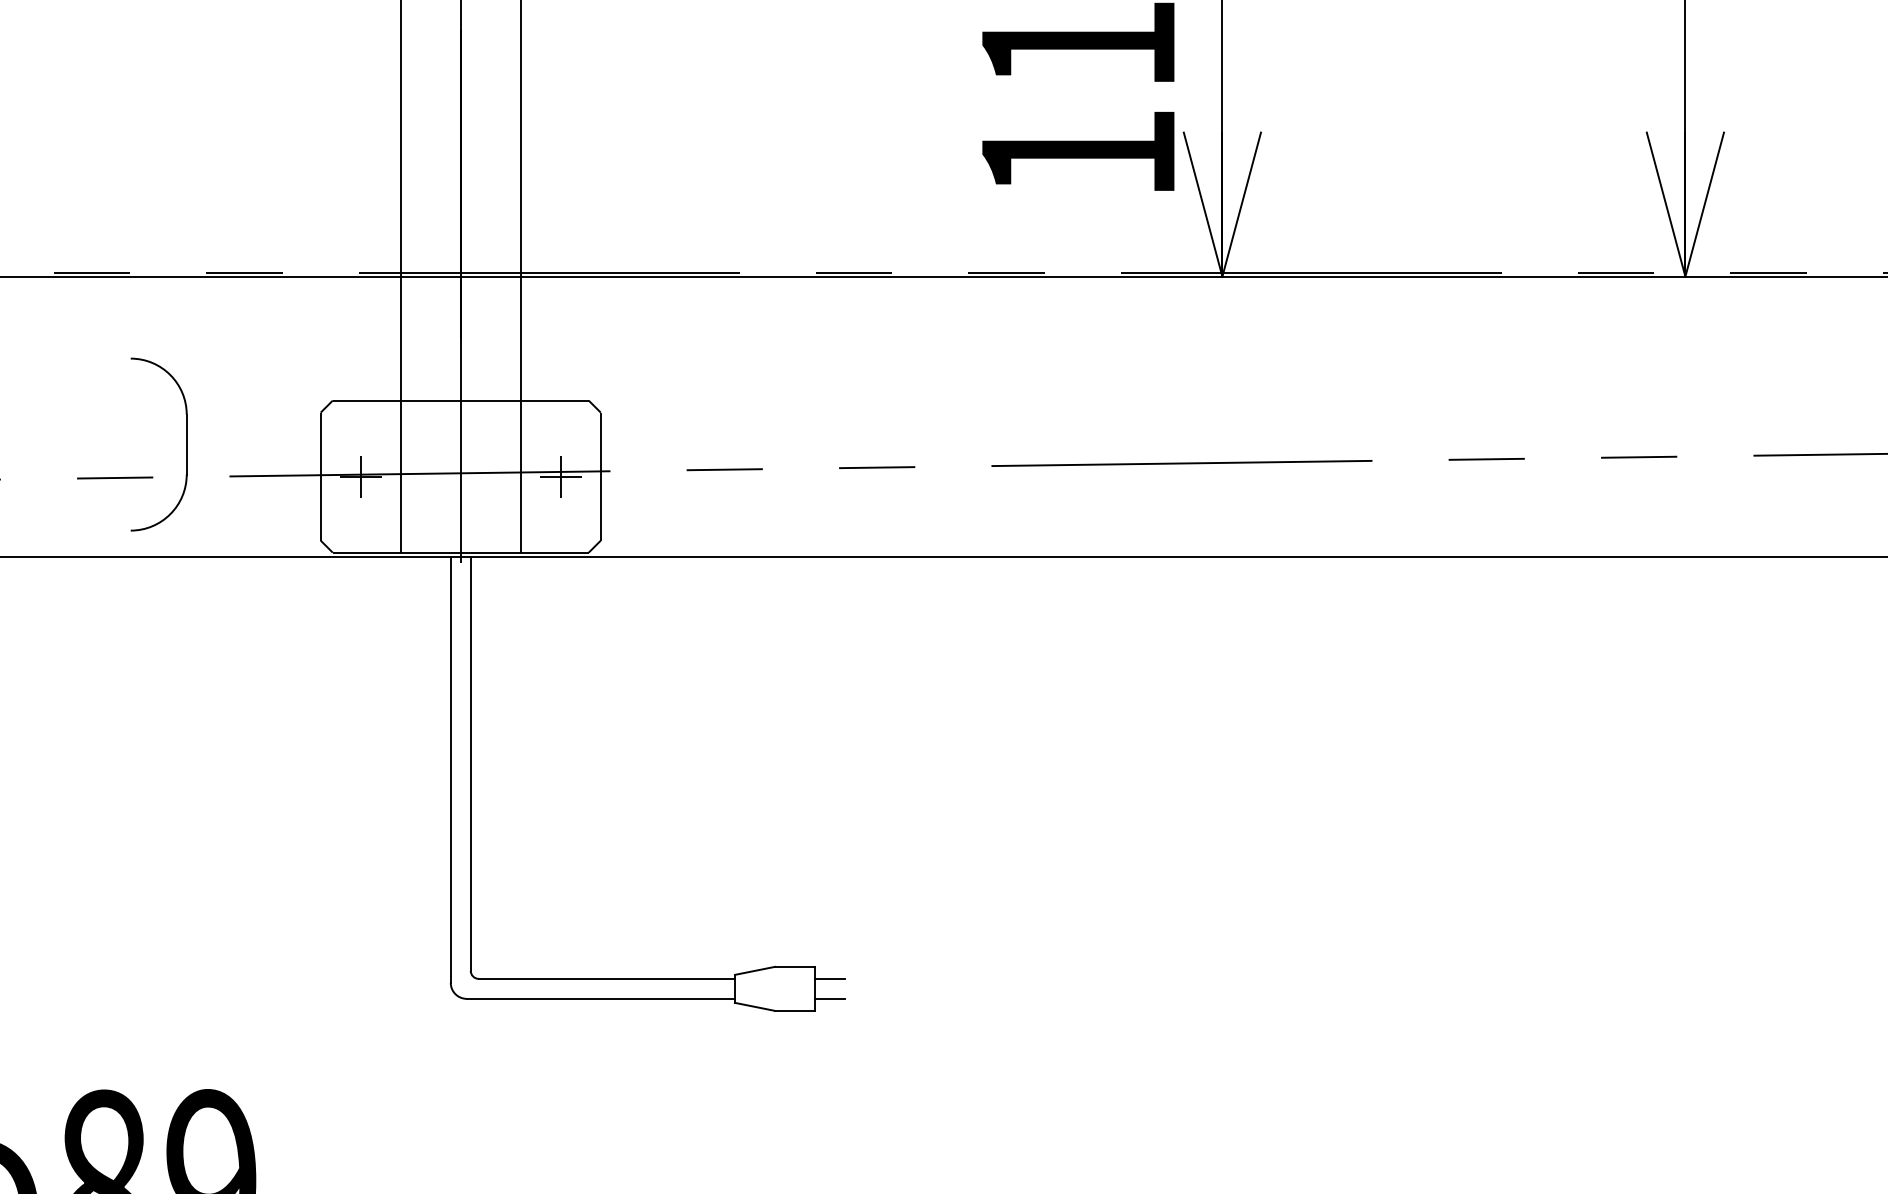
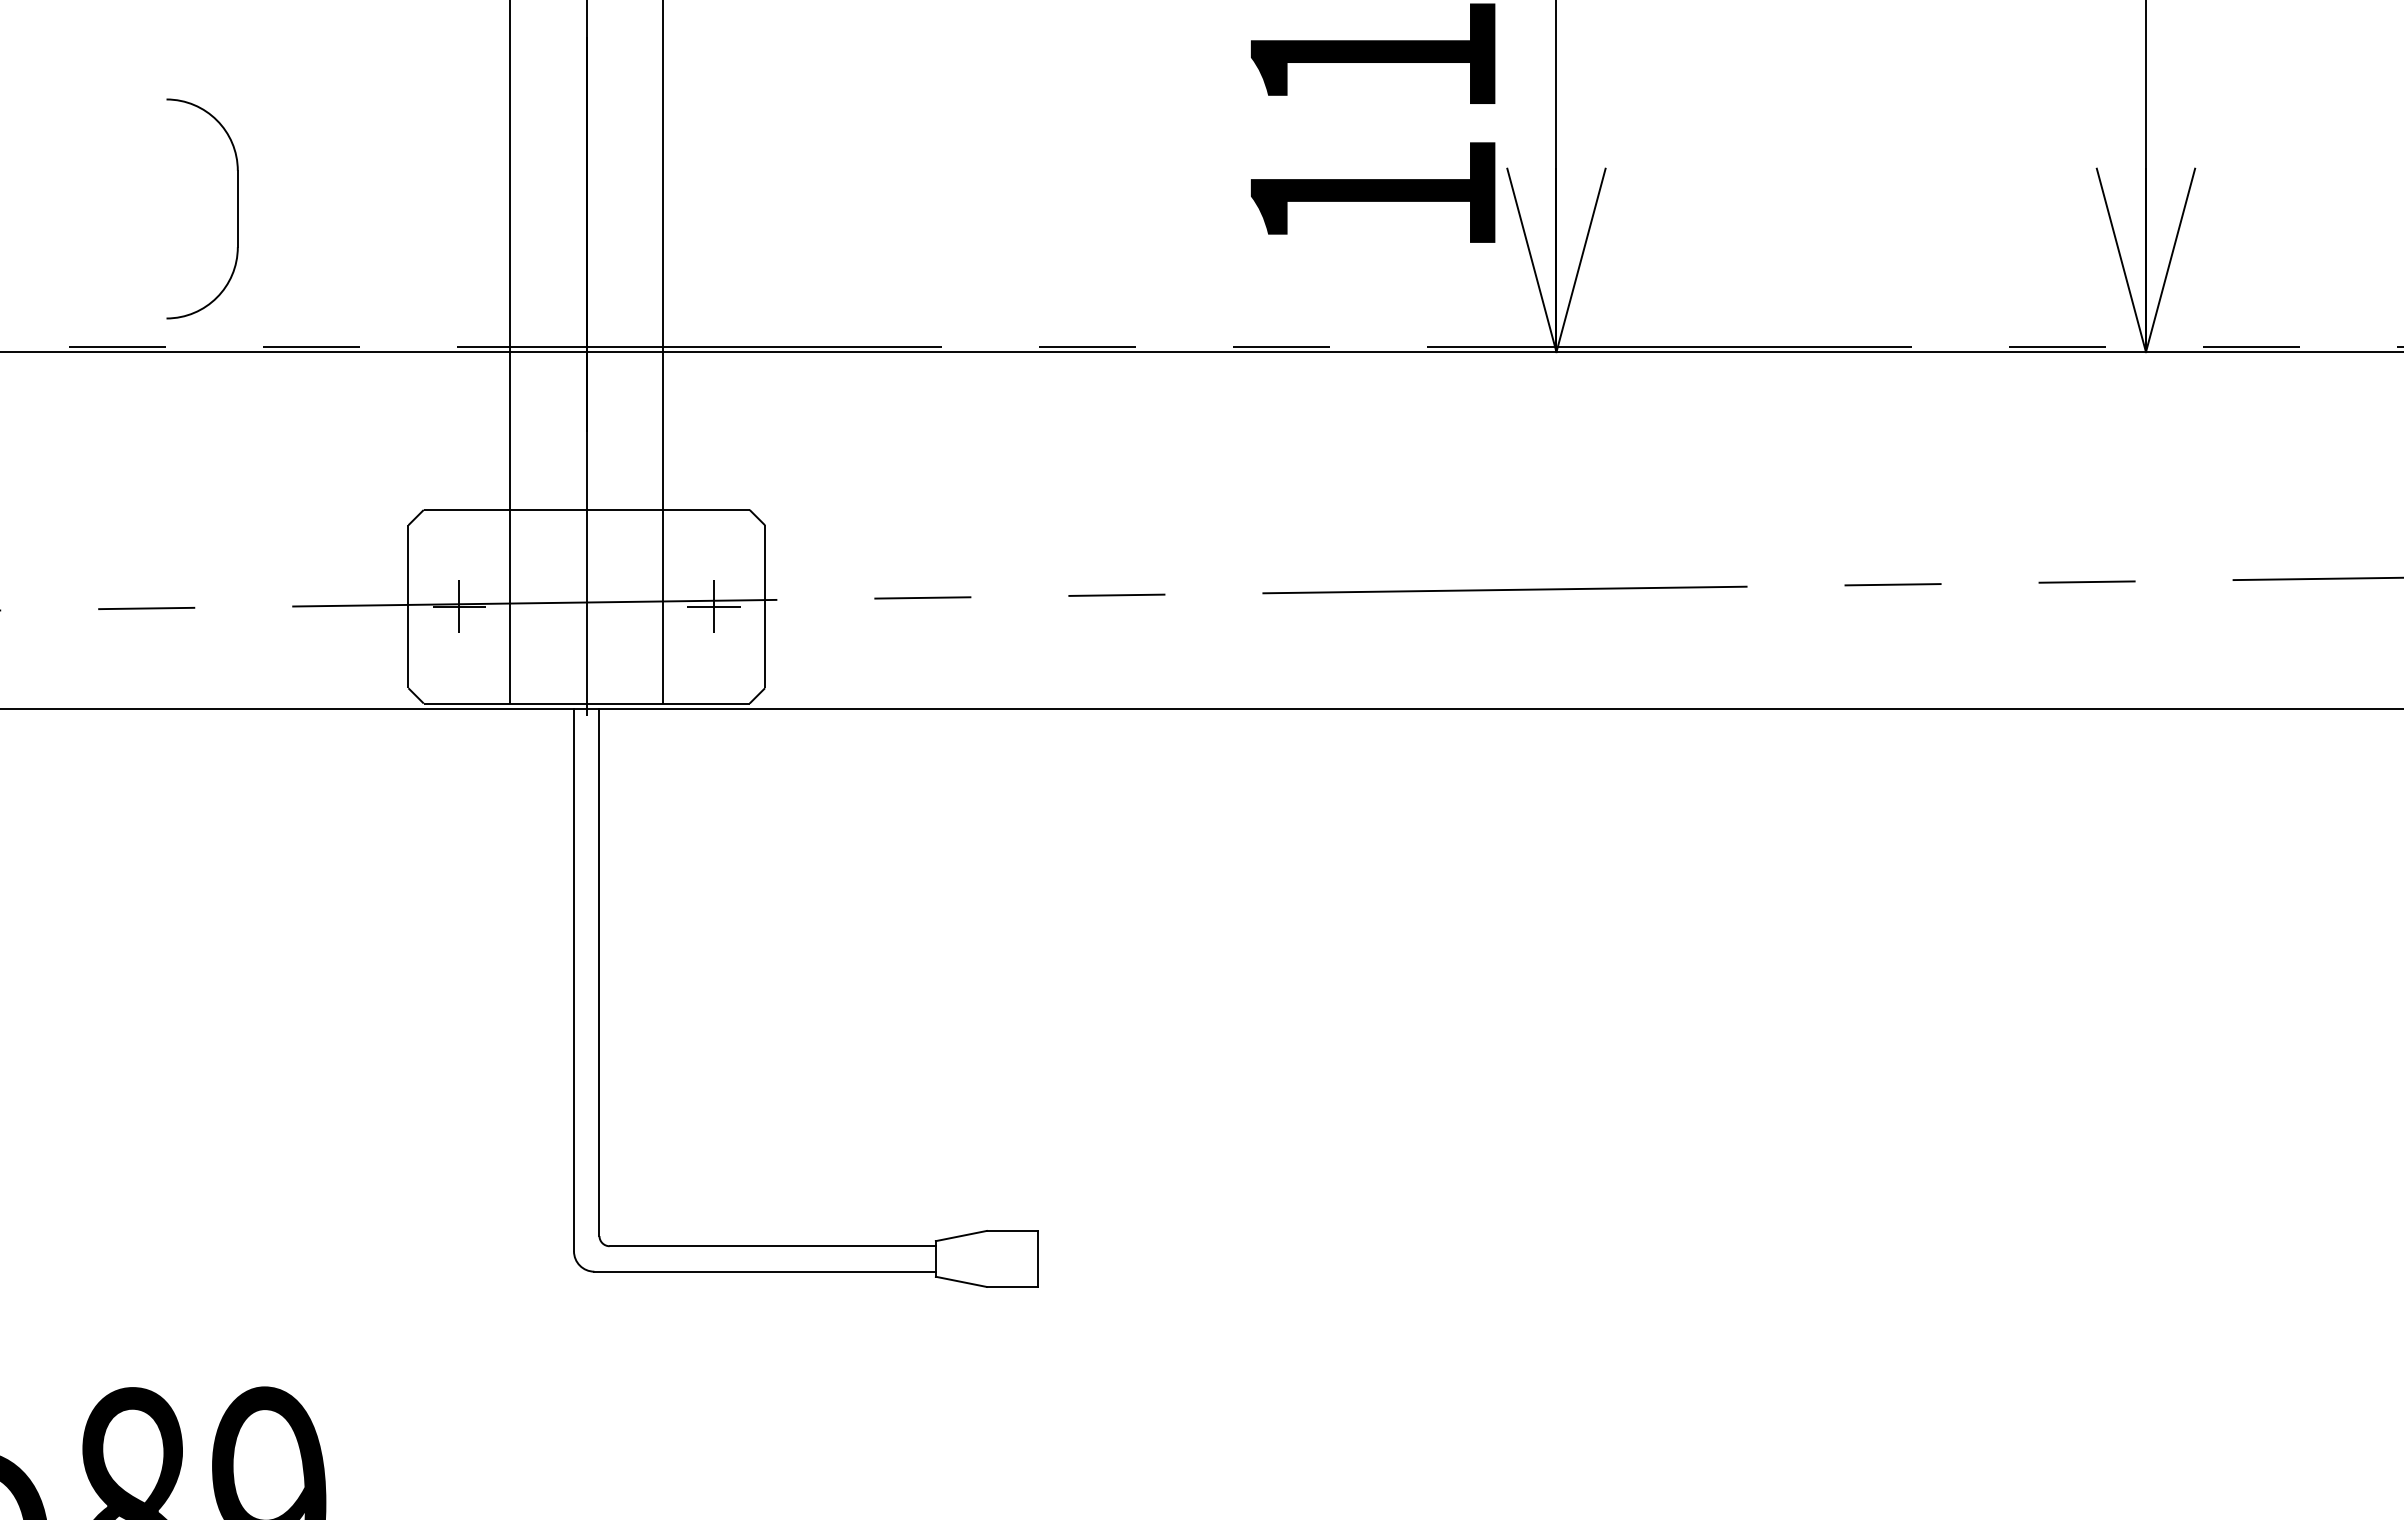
part: (186, 444) -> (237, 208), moved
line: (829, 979) -> (1056, 1246), removed
line: (829, 998) -> (1056, 1271), removed

